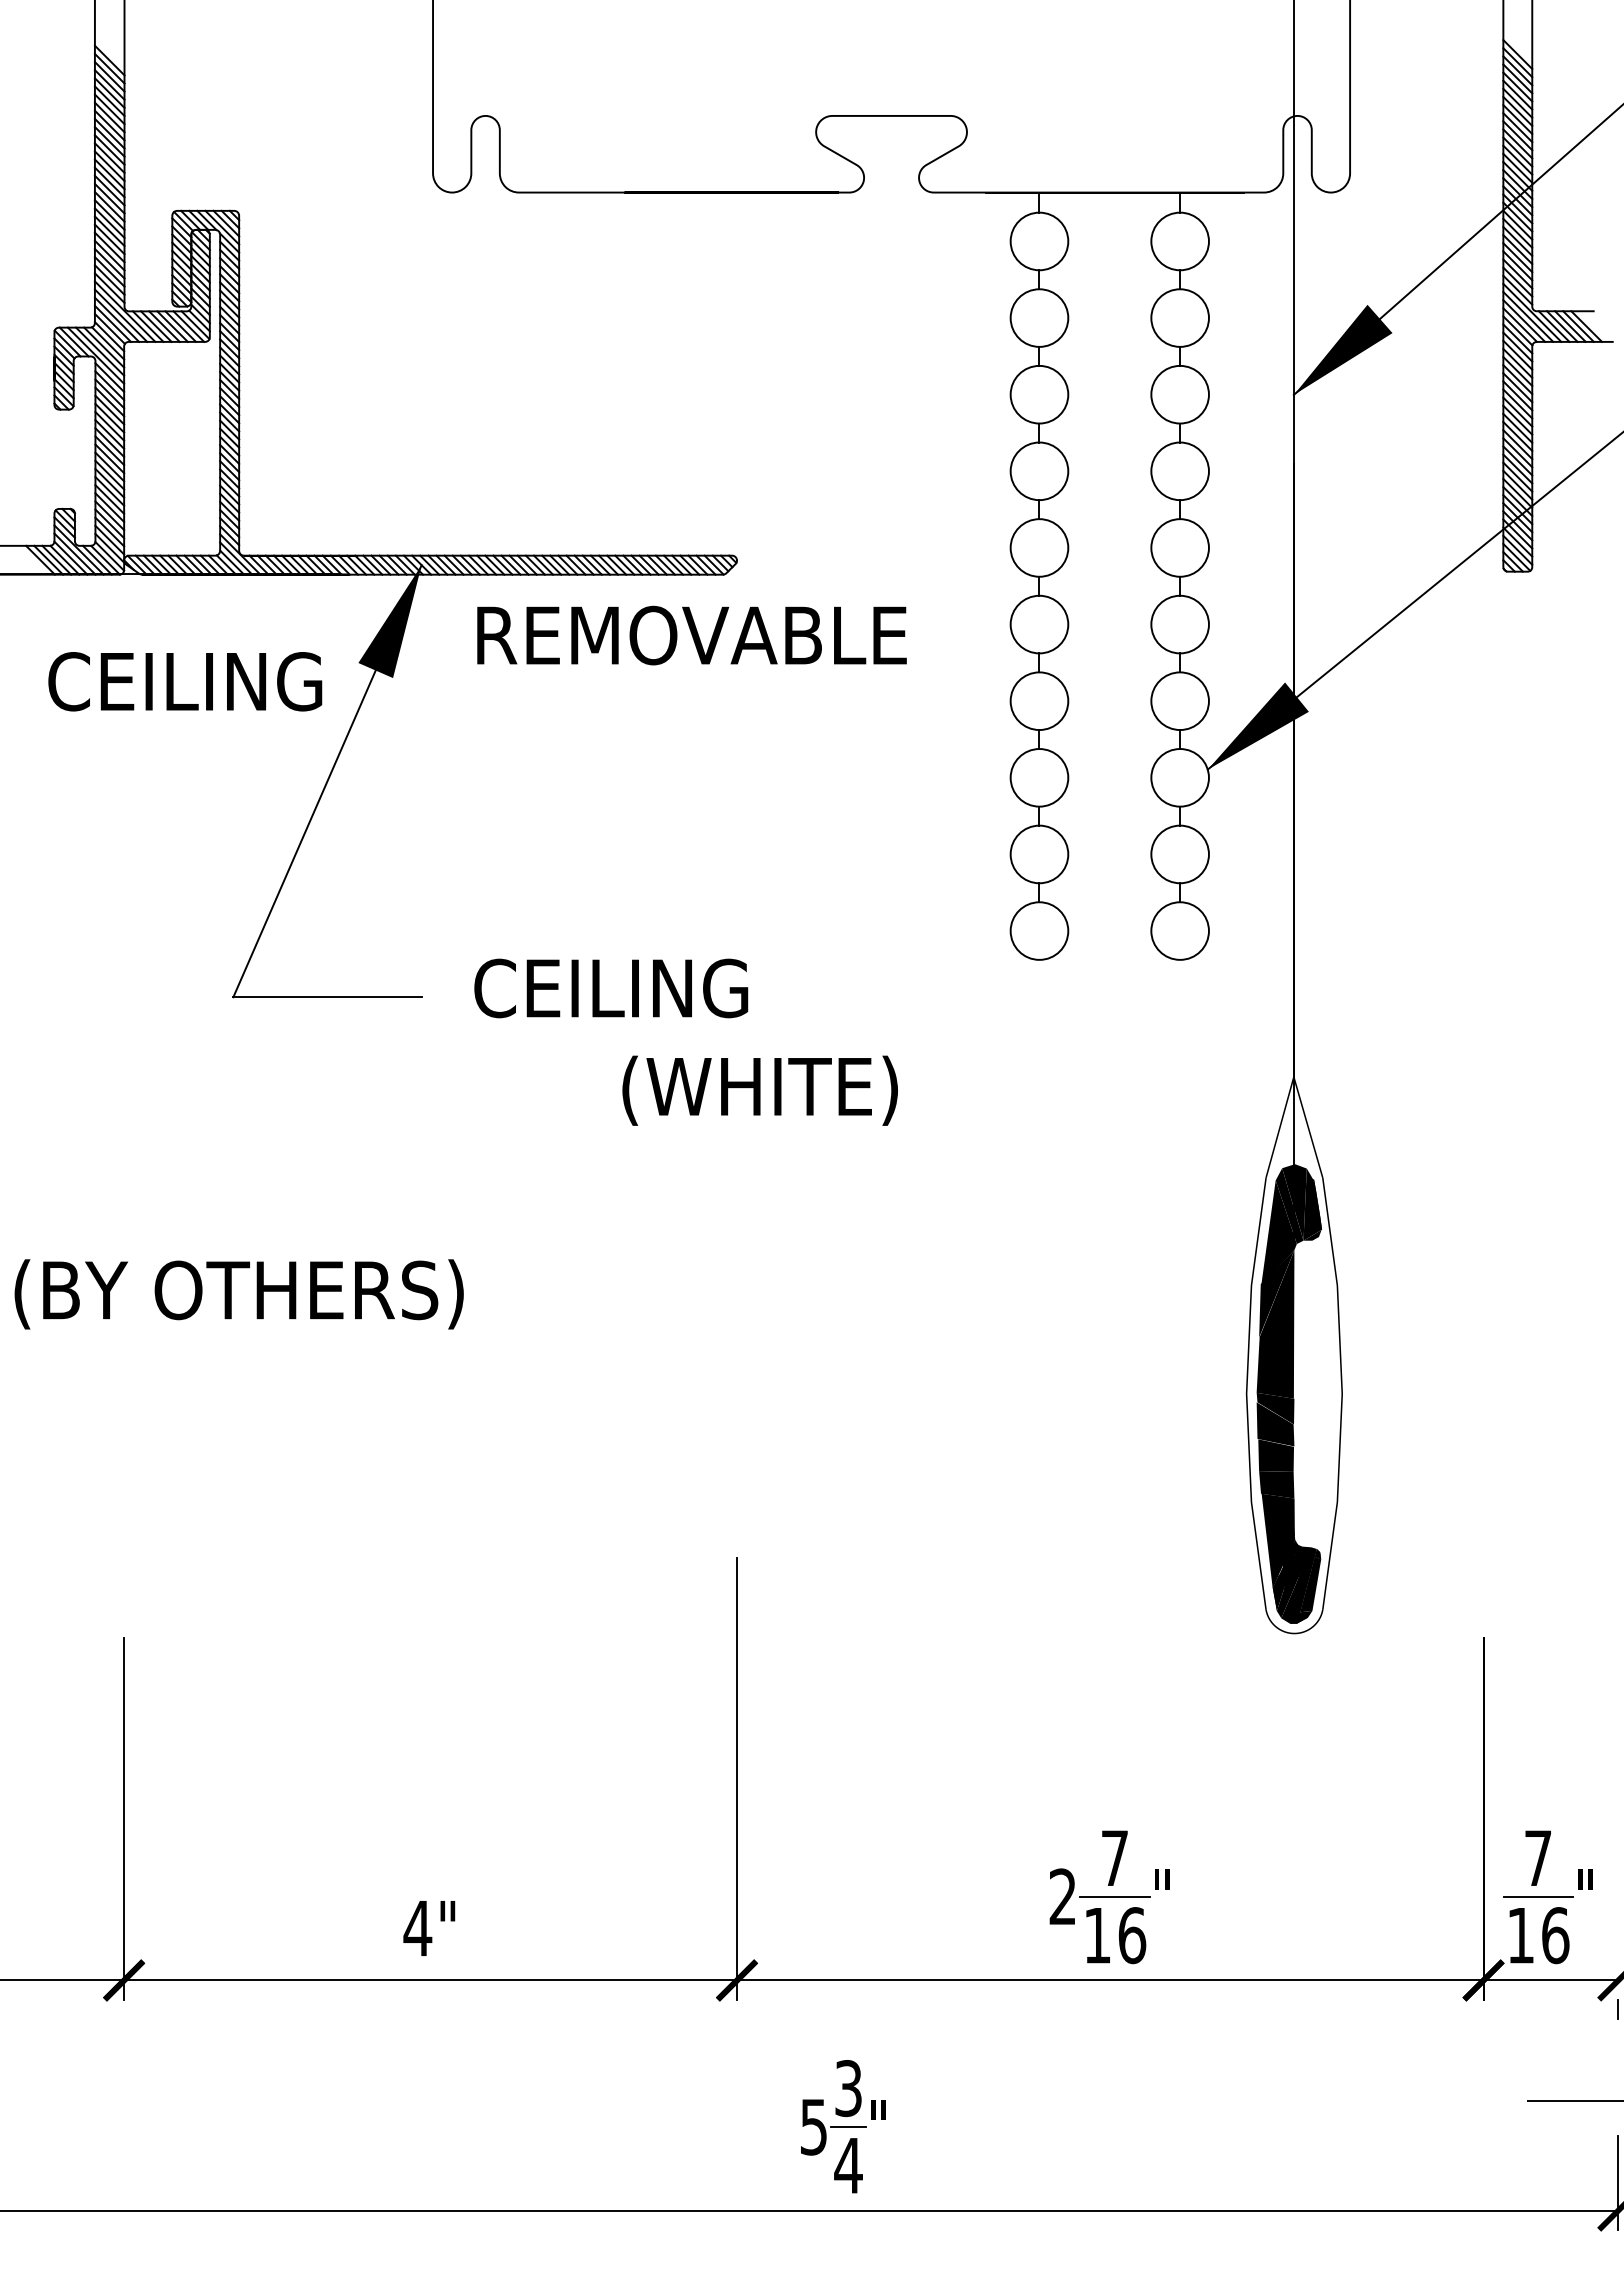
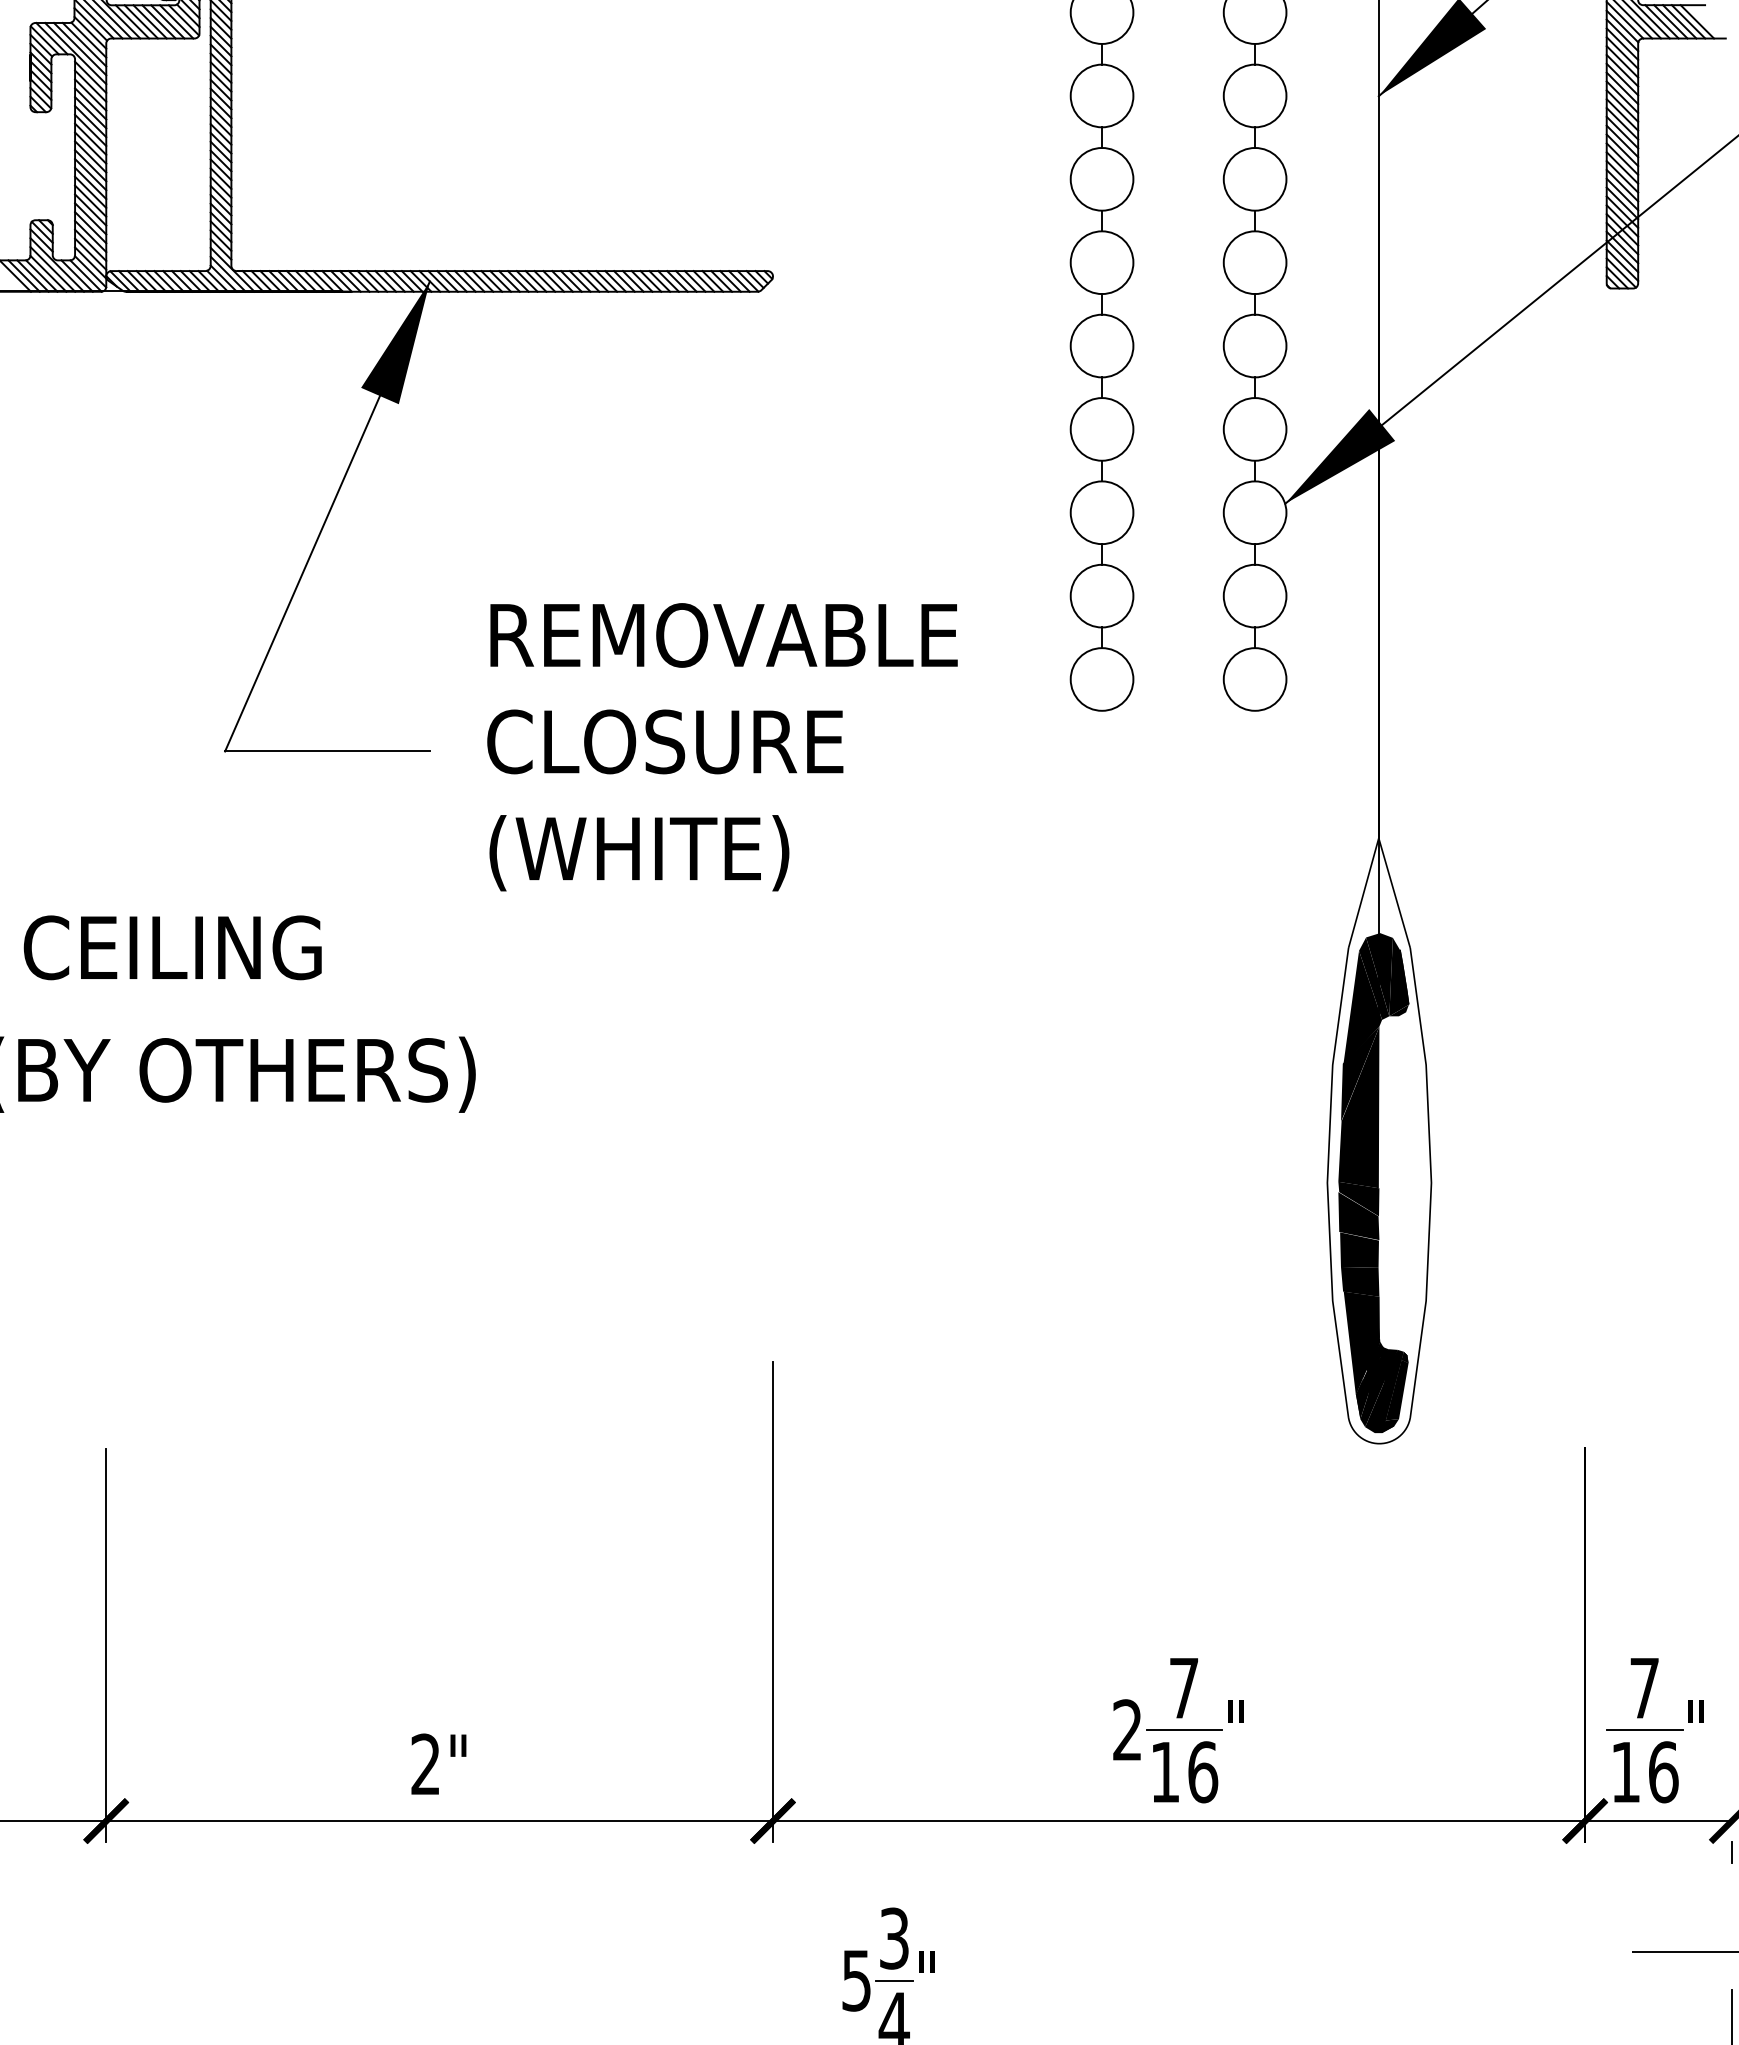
text: (691, 635) -> (723, 635), moved
text: (185, 681) -> (173, 947), moved
text: (667, 988) -> (697, 741), CEILING -> CLOSURE
text: (759, 1090) -> (638, 852), moved
text: (417, 1927) -> (425, 1763), 4" -> 2"

